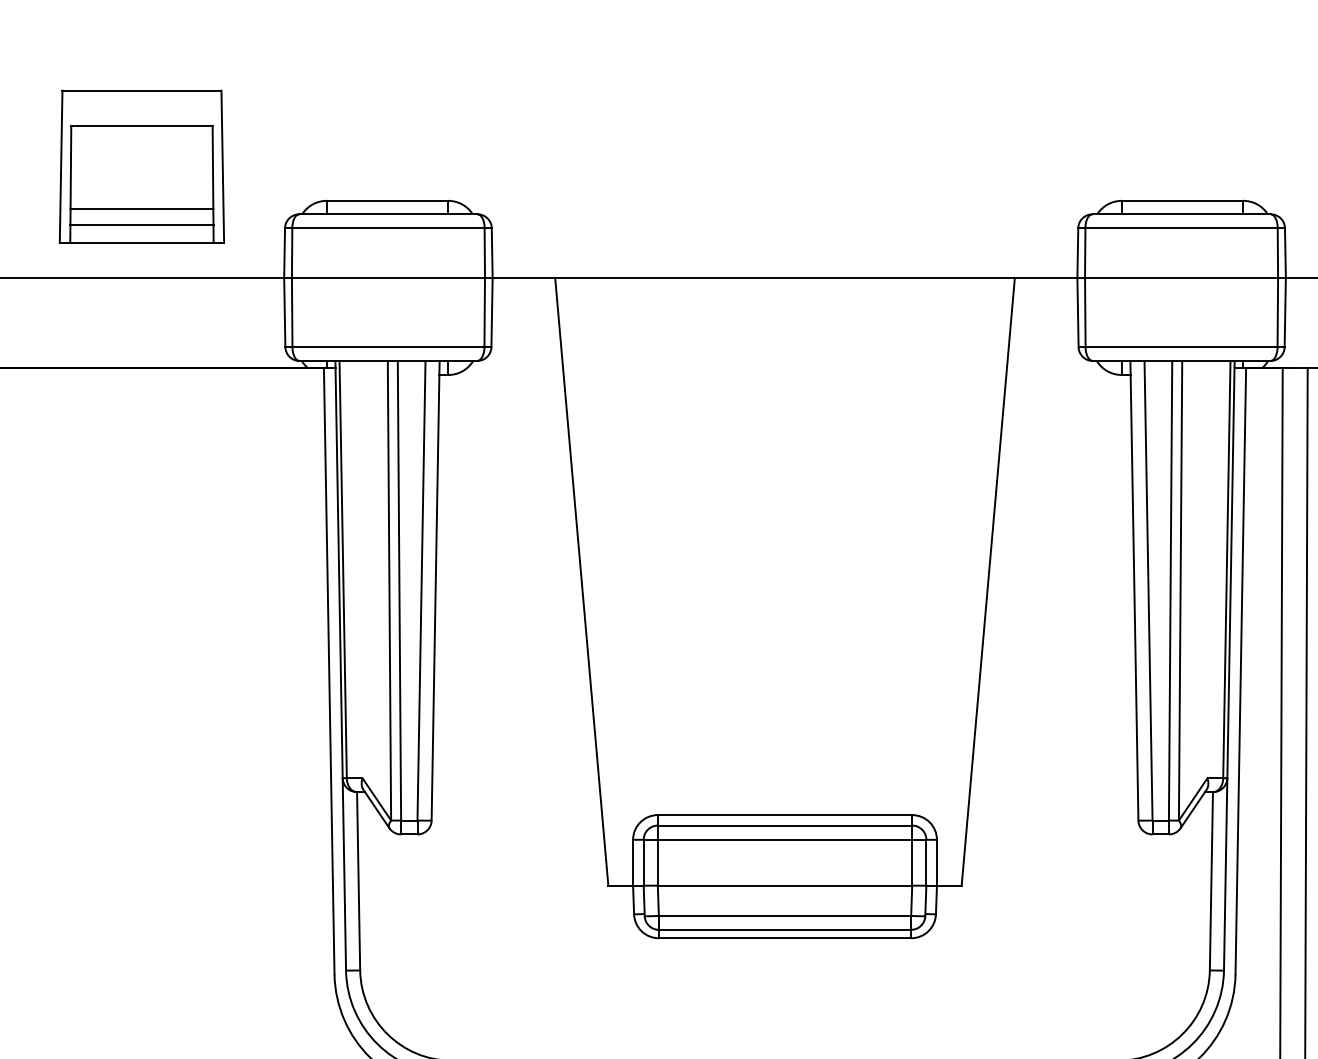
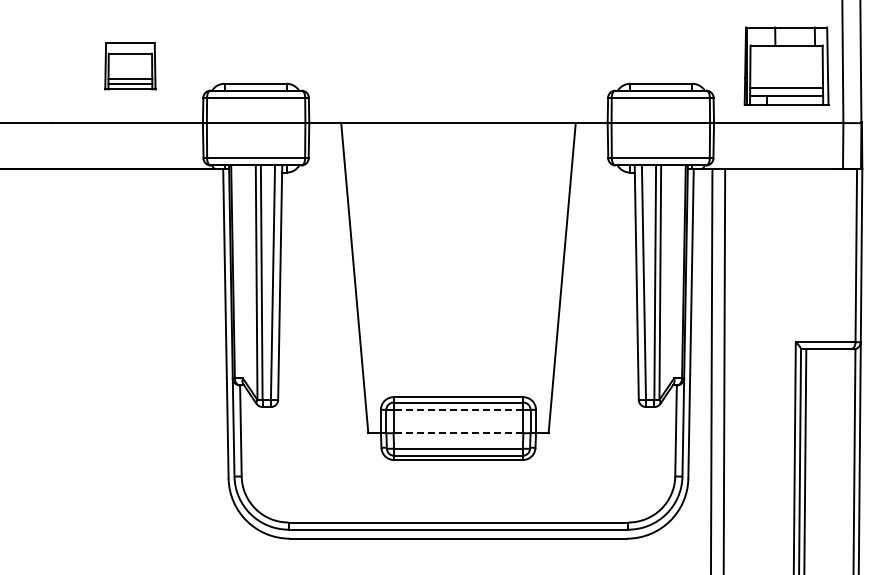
part: (142, 165) -> (130, 65), size x0.6
line: (785, 839) -> (458, 409), solid -> dashed
line: (785, 886) -> (458, 433), solid -> dashed

